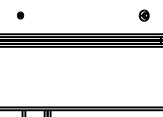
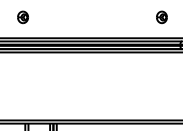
part: (20, 14) -> (22, 16), size x1.67

